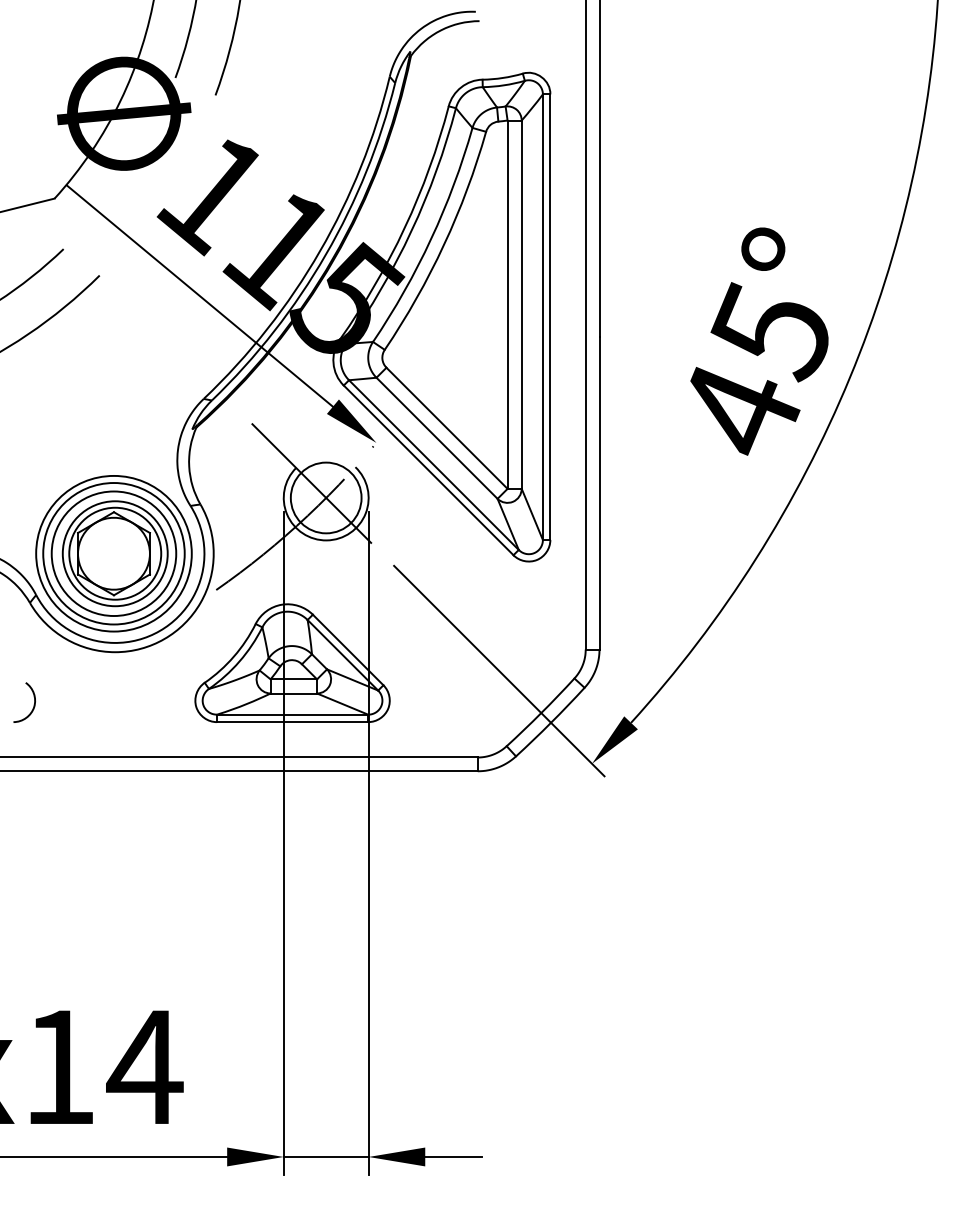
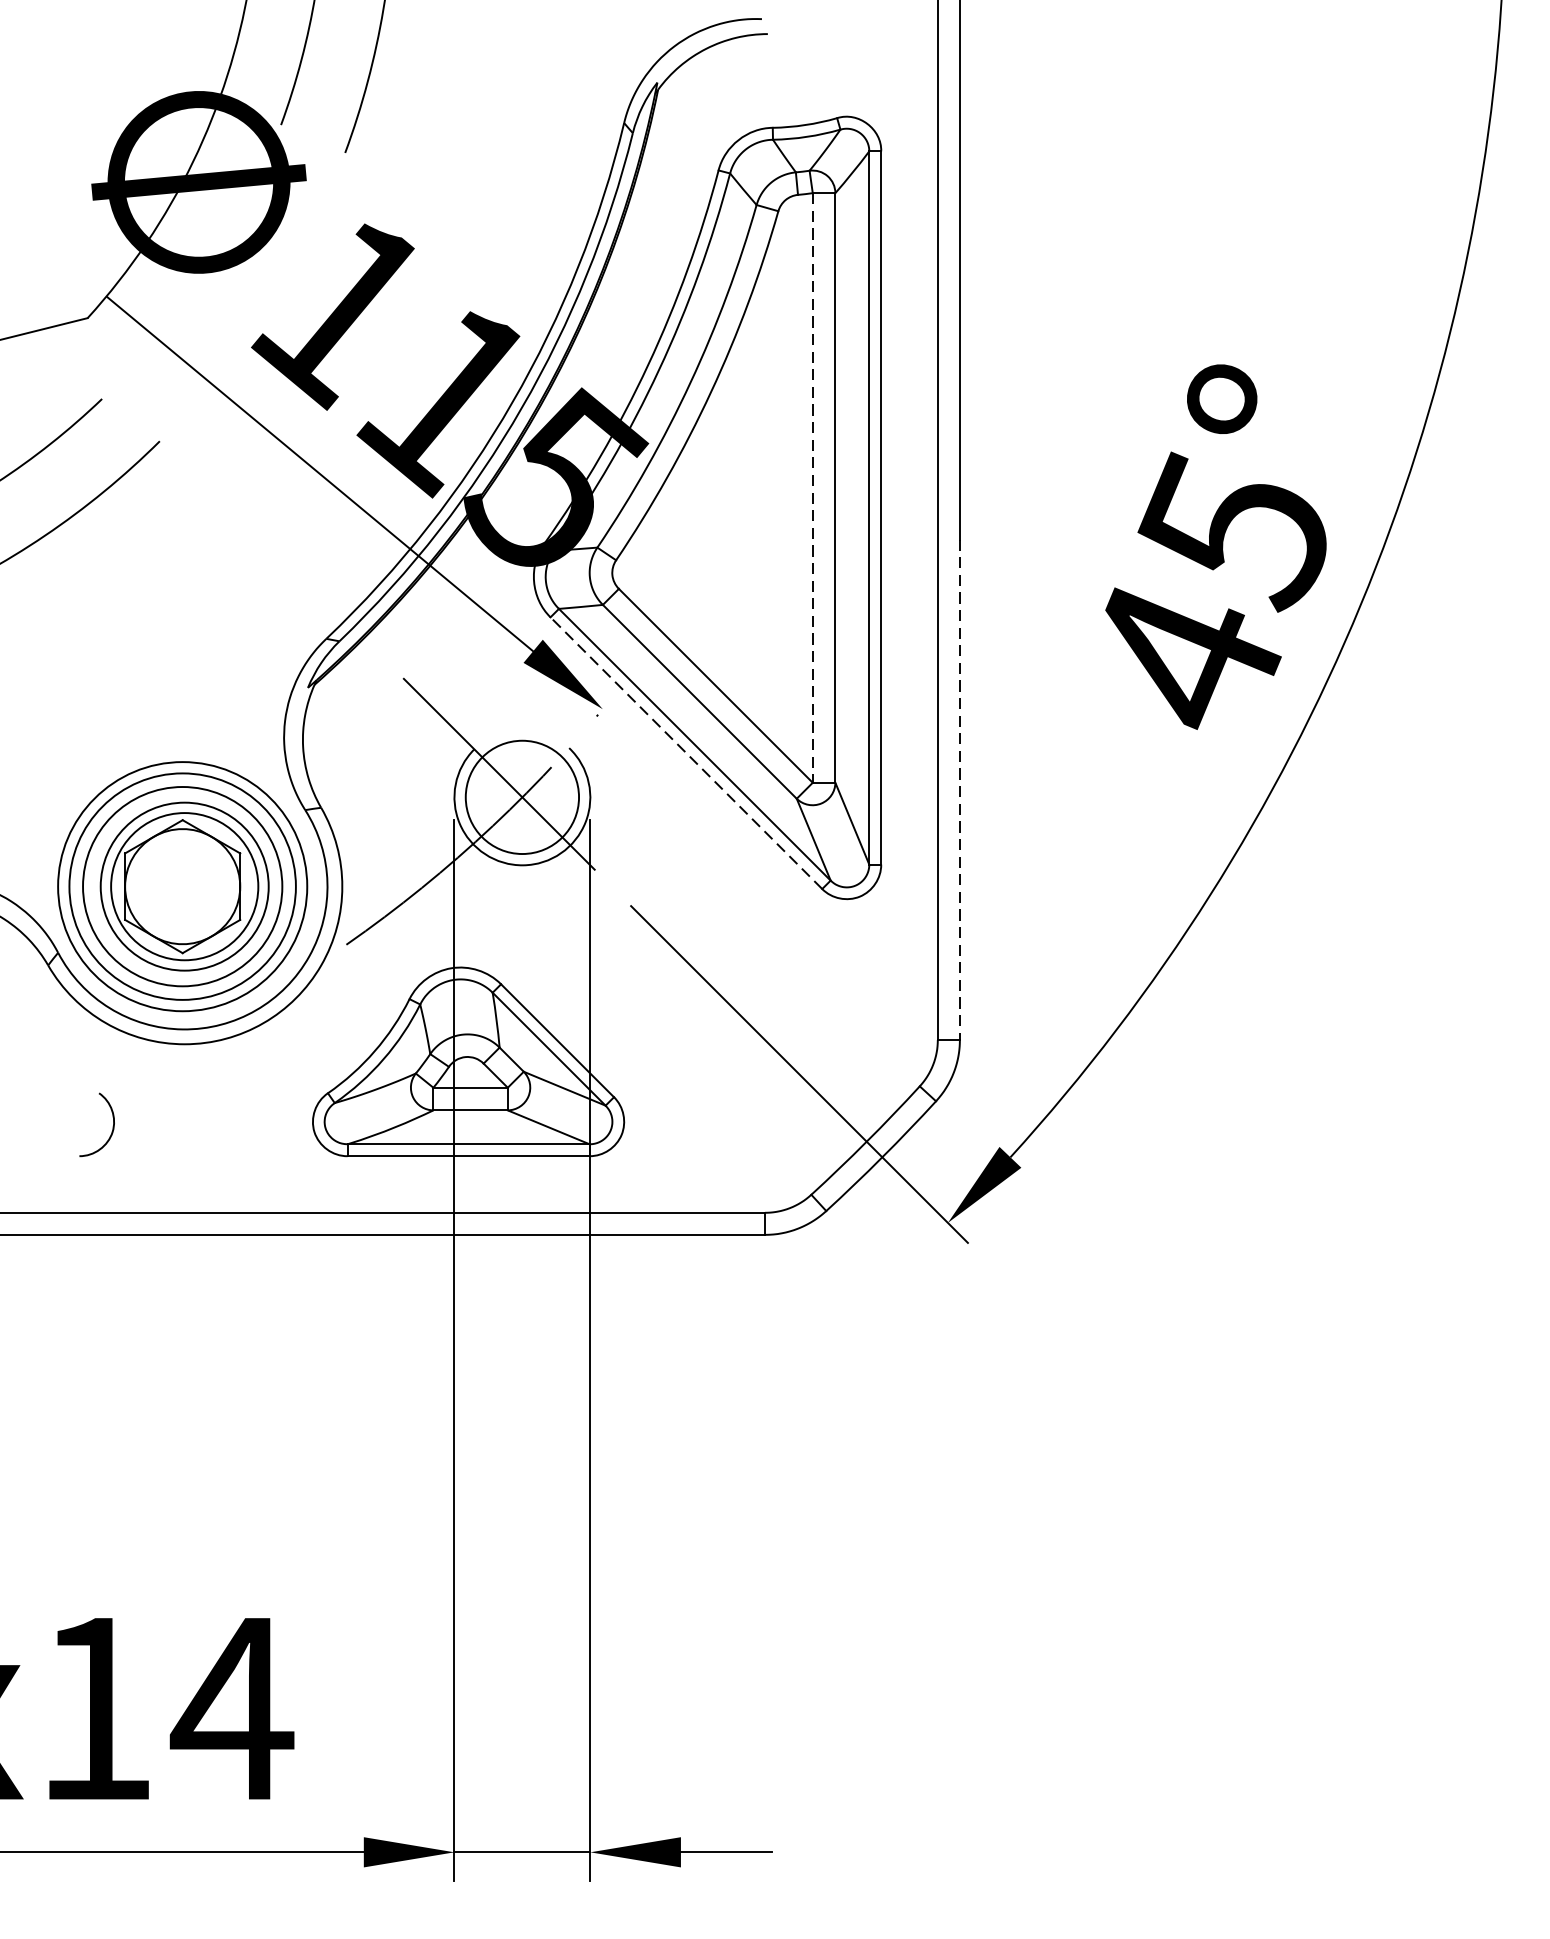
line: (507, 305) -> (812, 489), solid -> dashed
line: (428, 470) -> (686, 753), solid -> dashed
line: (599, 493) -> (959, 790), solid -> dashed
curve: (33, 704) -> (111, 1127), moved

